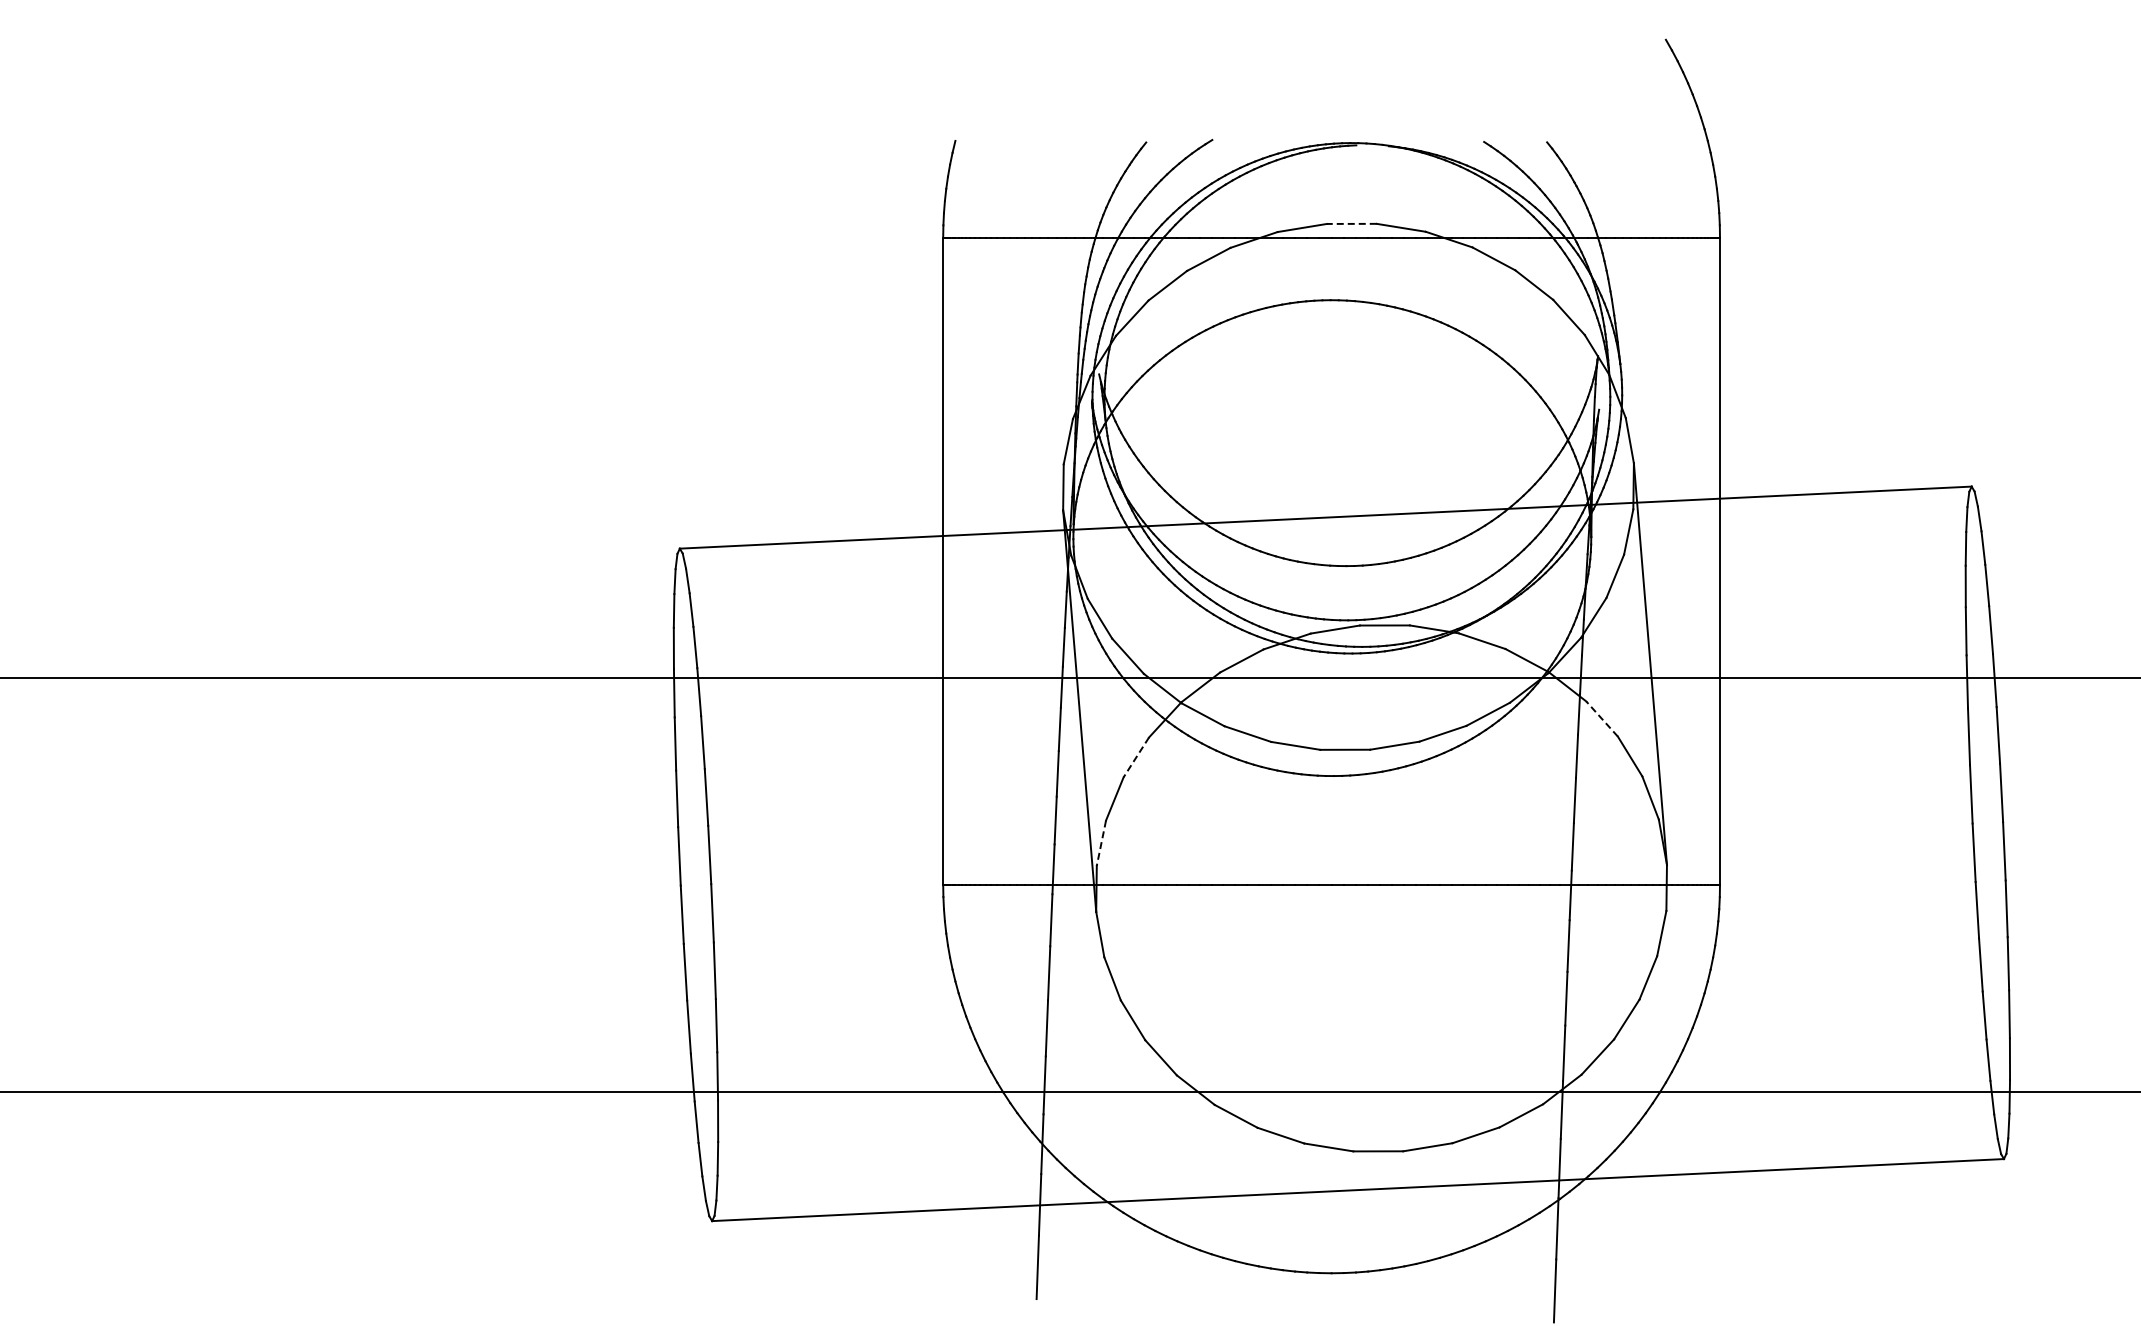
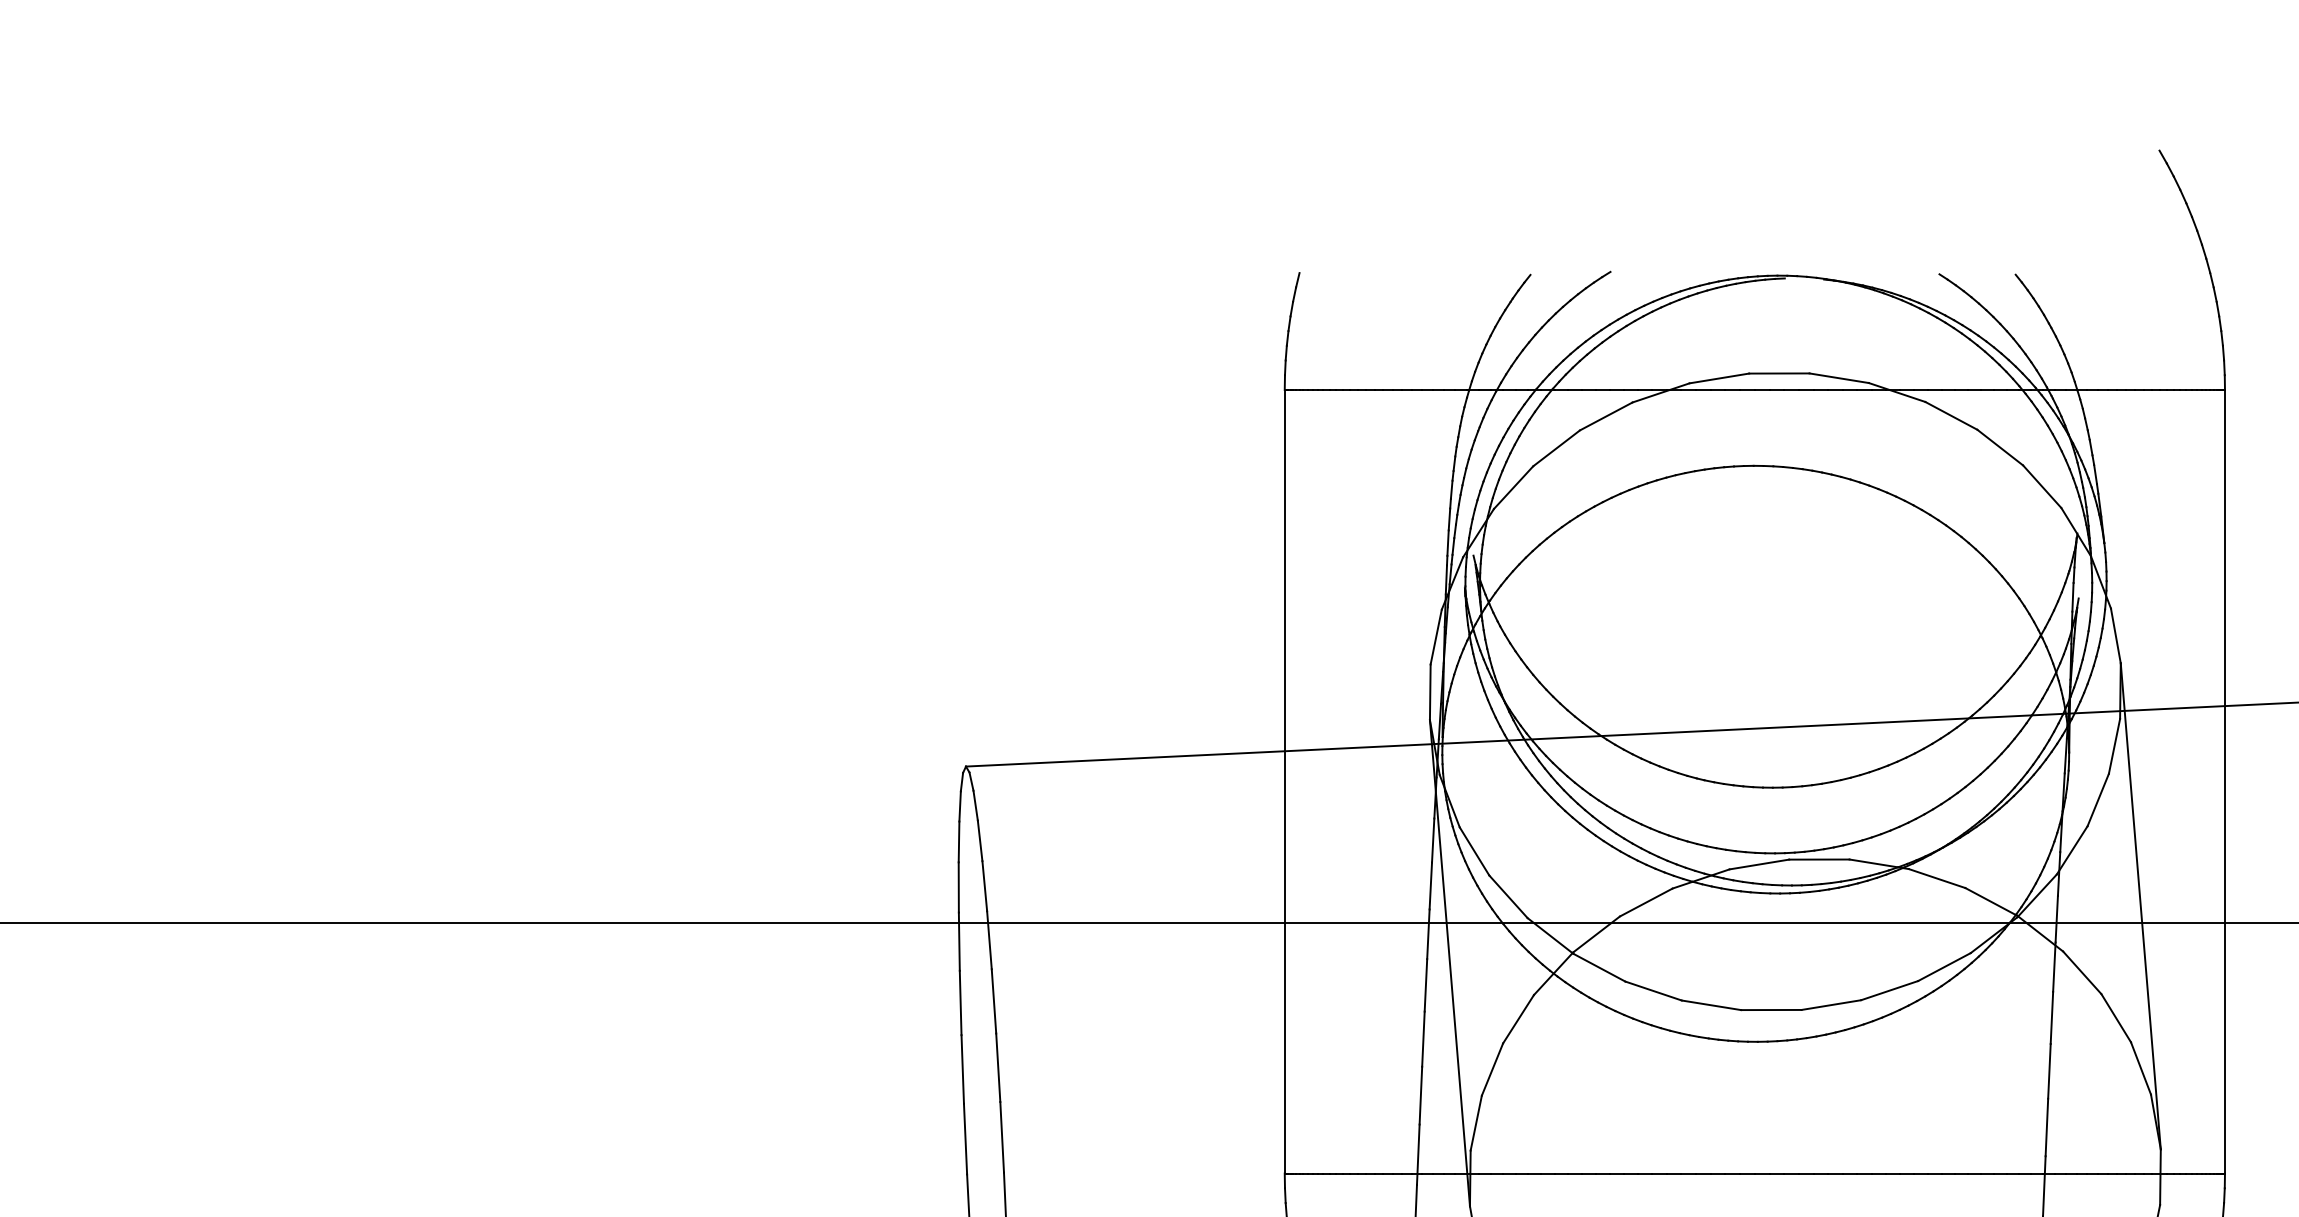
line: (1351, 223) -> (1778, 373), dashed -> solid
line: (1602, 719) -> (2082, 973), dashed -> solid
line: (1136, 757) -> (1518, 1019), dashed -> solid
line: (1101, 843) -> (1476, 1123), dashed -> solid

